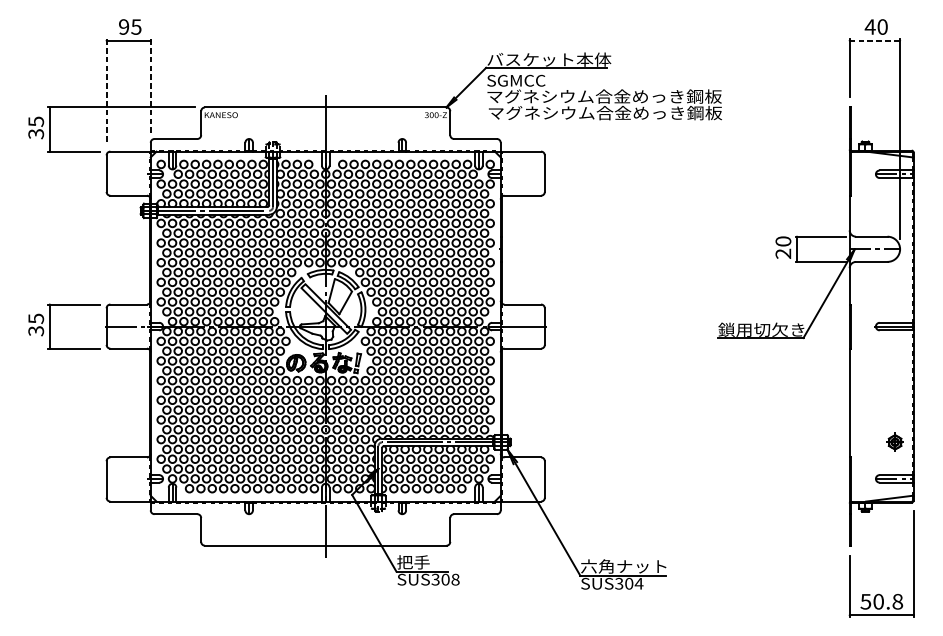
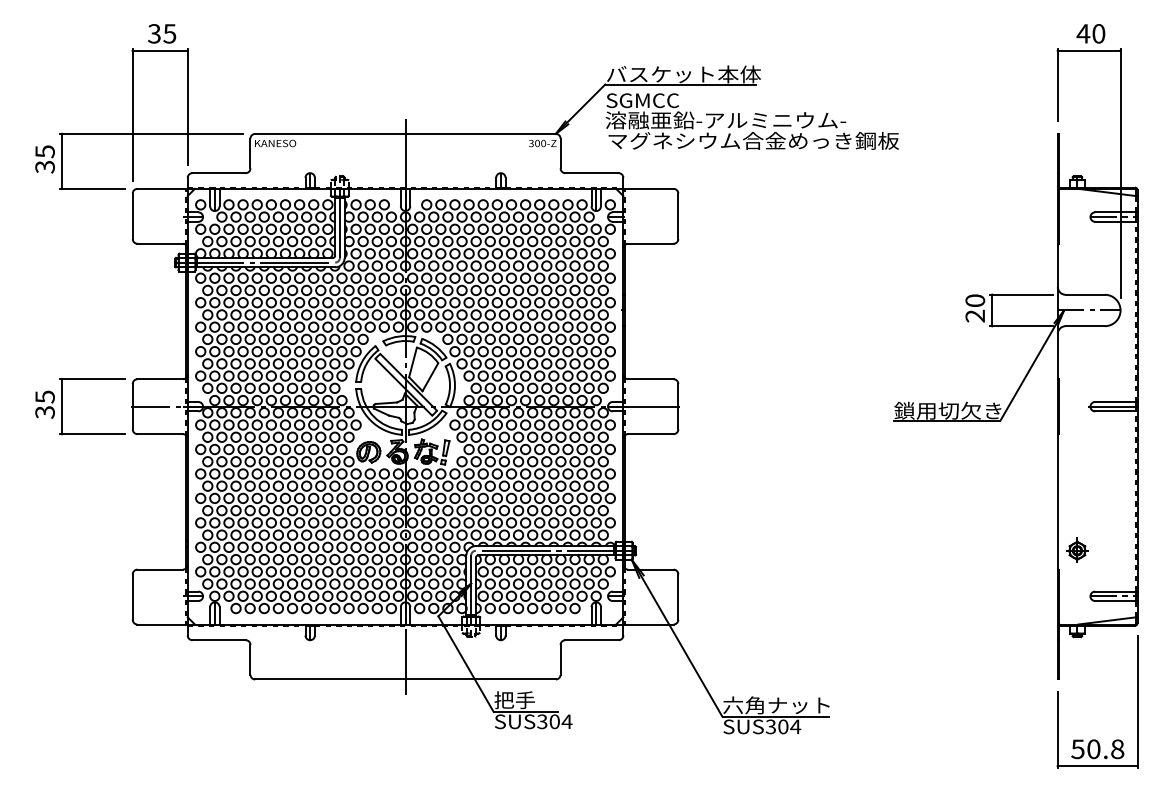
text: (124, 26) -> (154, 33), 95 -> 35
line: (875, 40) -> (1089, 50), dashed -> solid
line: (150, 86) -> (187, 107), dashed -> solid
line: (106, 92) -> (132, 115), dashed -> solid
text: (603, 96) -> (751, 120), マグネシウム合金めっき鋼板 -> 溶融亜鉛-アルミニウム-
part: (895, 441) -> (1077, 549), moved
text: (455, 579) -> (566, 721), SUS308 -> SUS304

